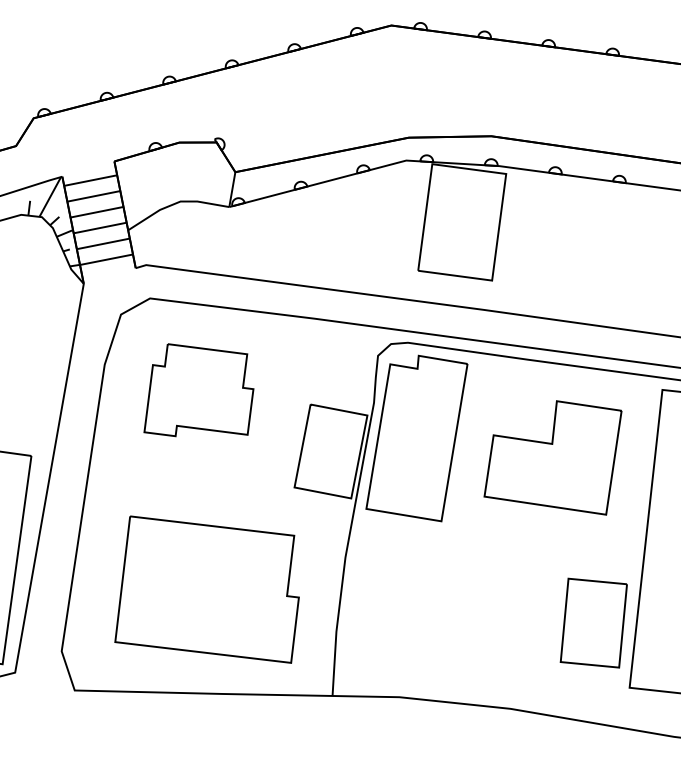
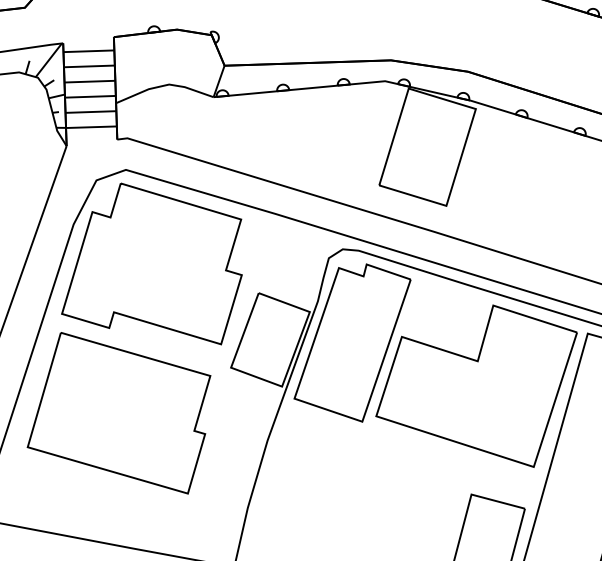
part: (198, 389) -> (156, 261), size x1.67
part: (552, 457) -> (475, 379), size x1.43
part: (206, 589) -> (120, 412), moved

